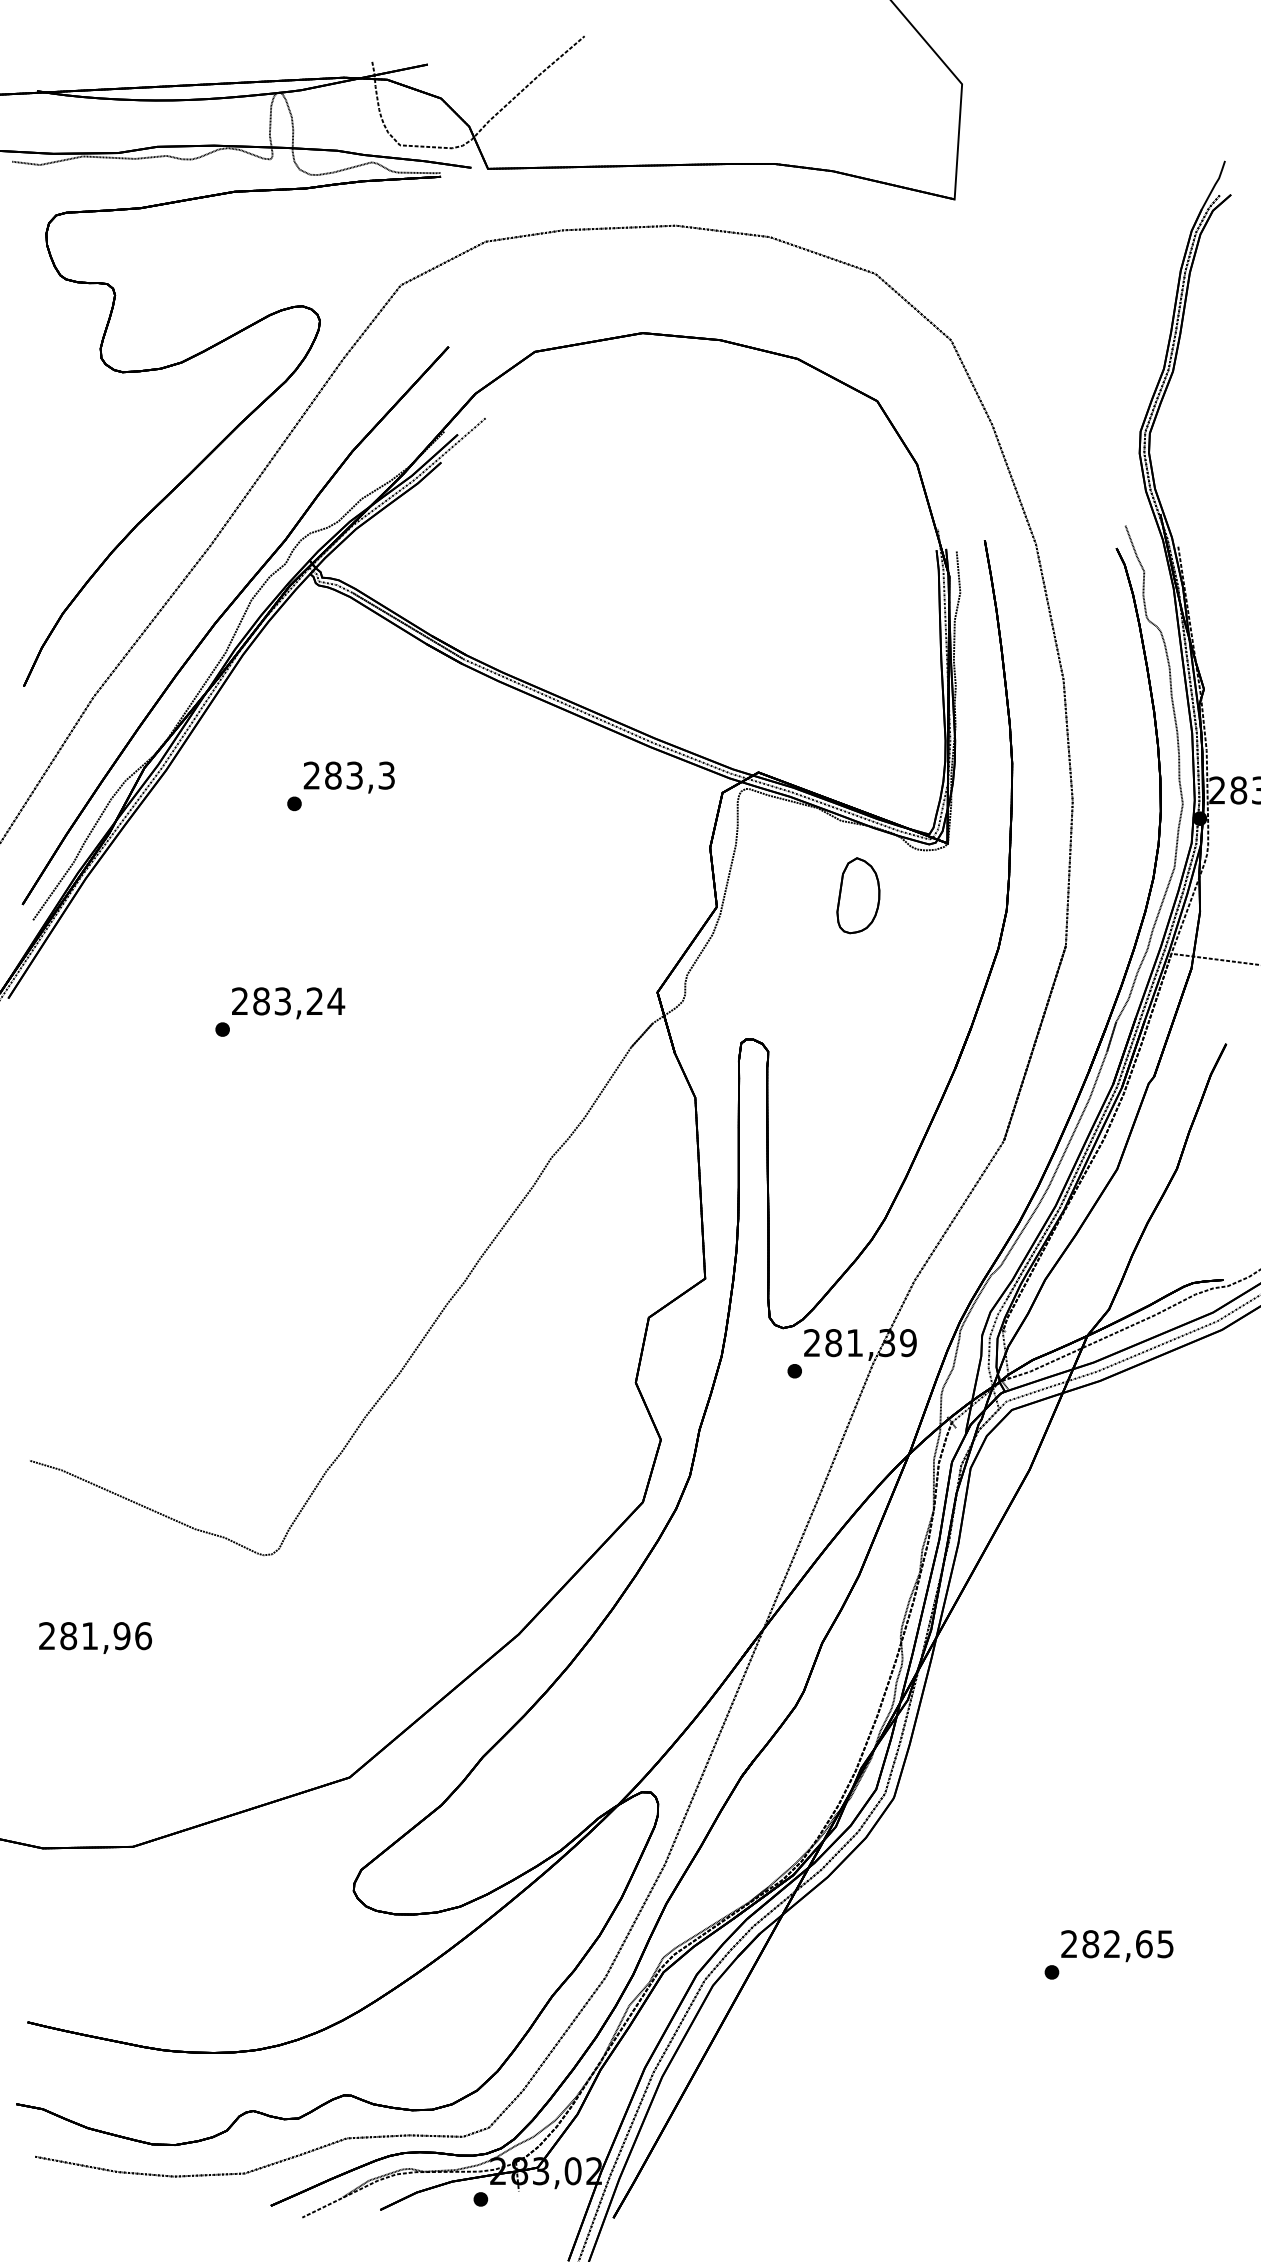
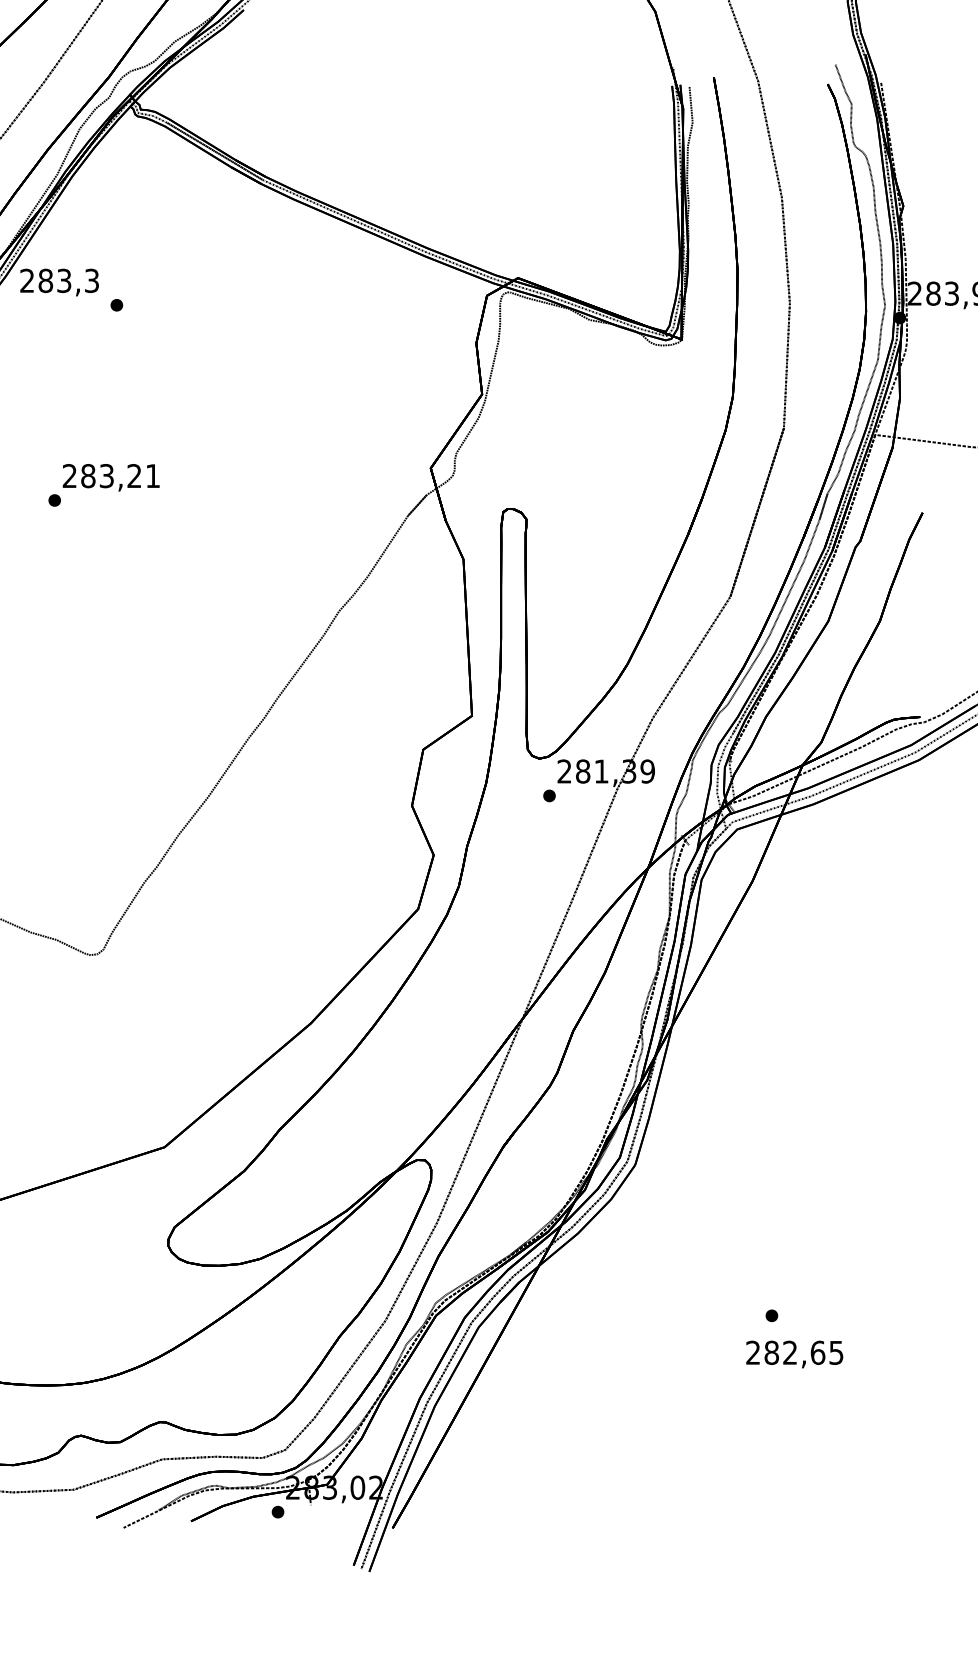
text: (348, 777) -> (58, 282), moved
part: (858, 895) -> (604, 384), removed
text: (336, 1000) -> (153, 475), 283,24 -> 283,21
text: (1117, 1946) -> (794, 1354), moved

